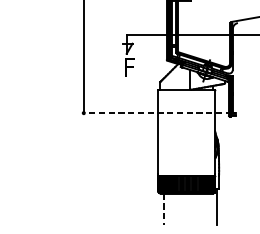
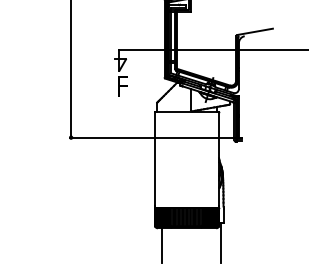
line: (156, 113) -> (153, 137), dashed -> solid
line: (164, 209) -> (161, 246), dashed -> solid

